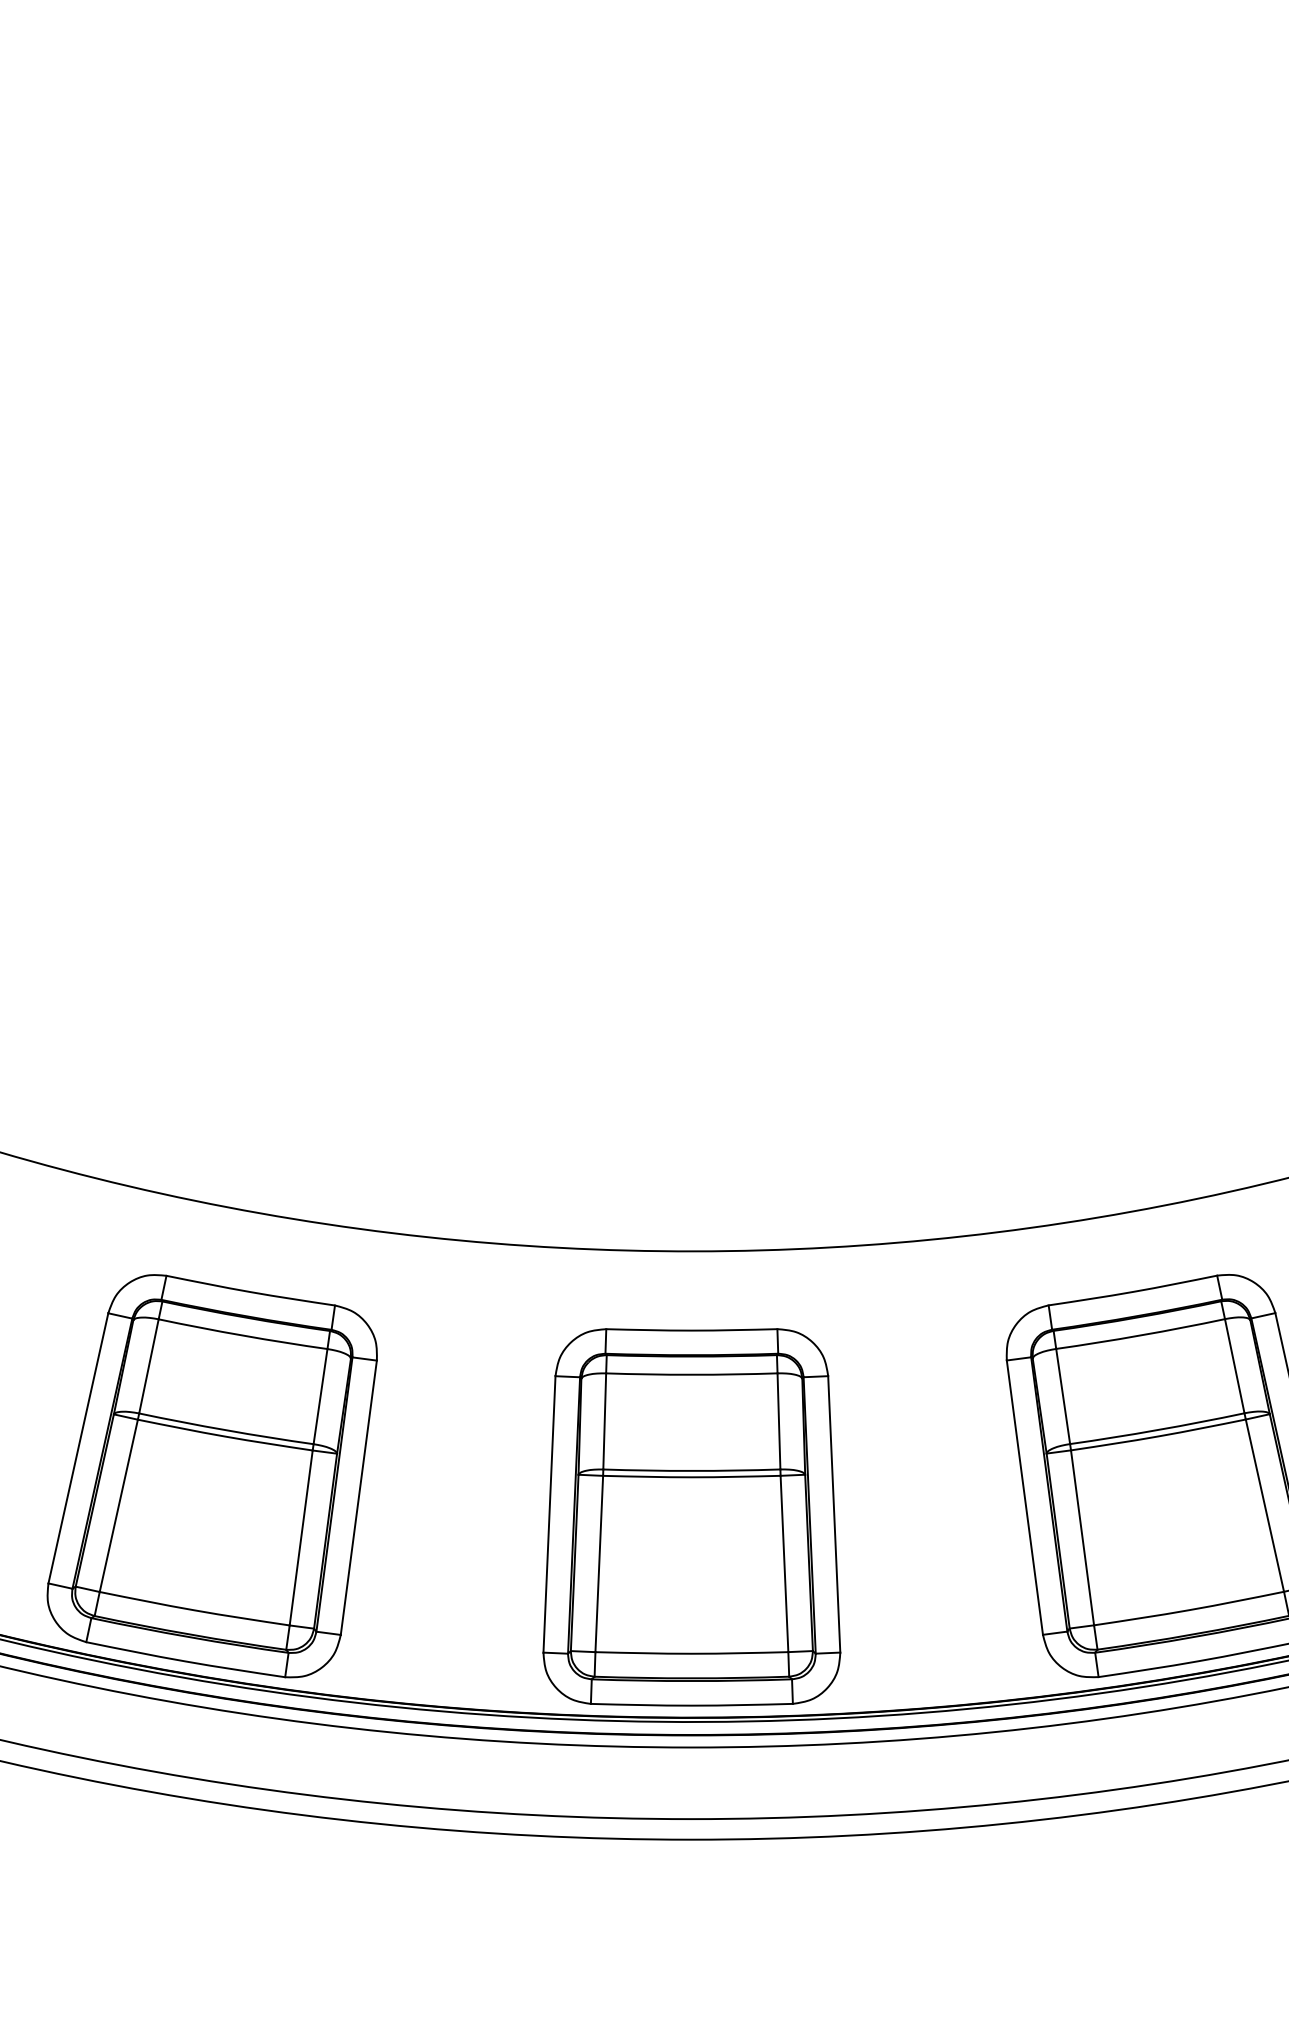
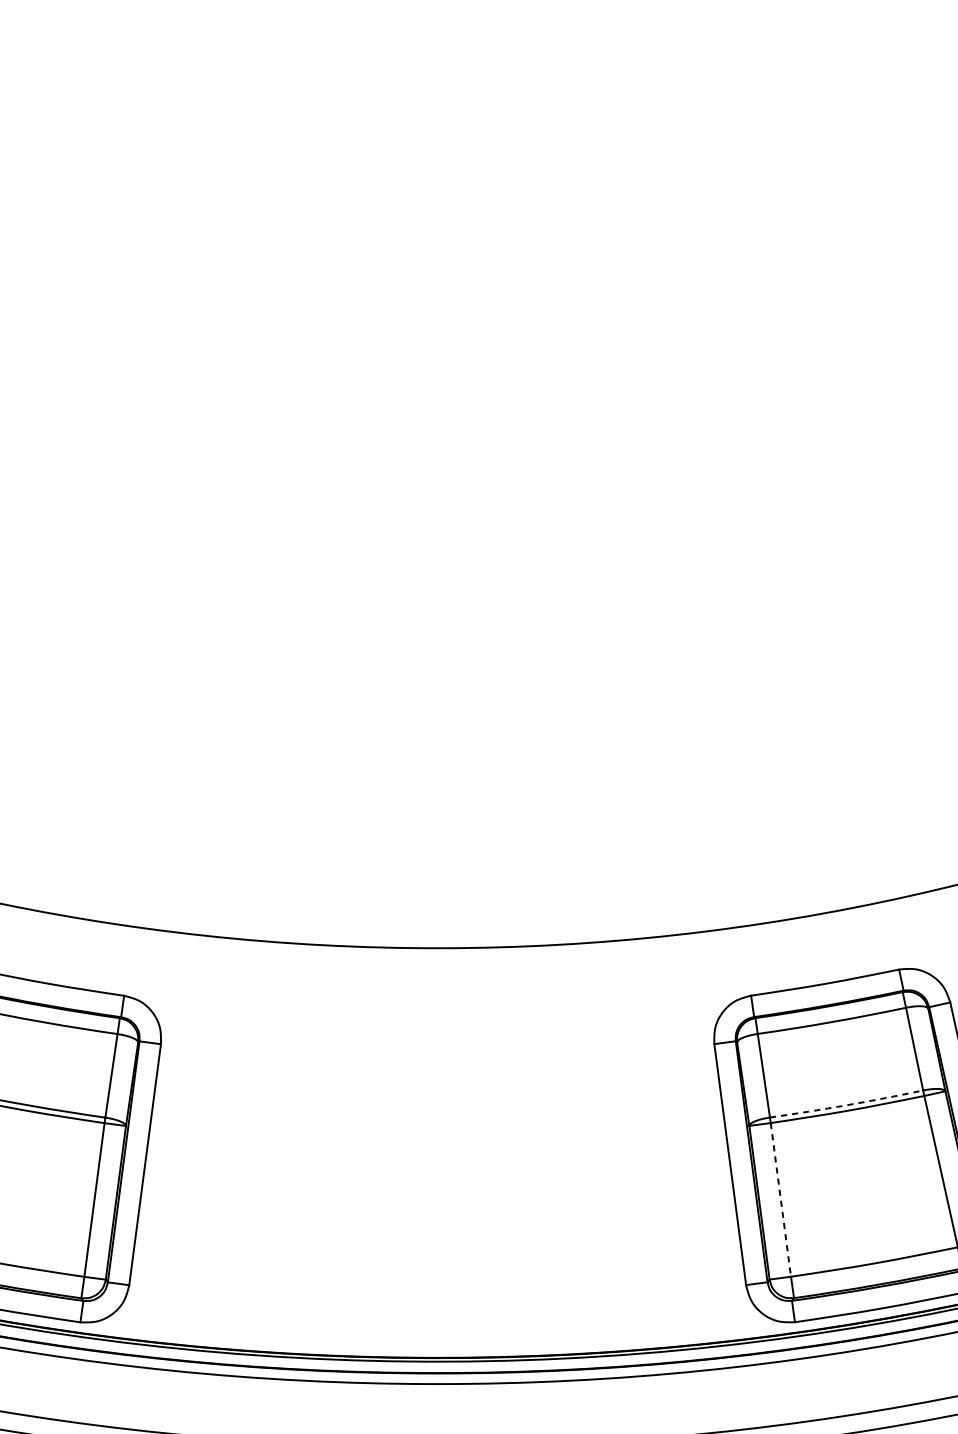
arc: (1157, 1430) -> (846, 1105), solid -> dashed
part: (691, 1517) -> (437, 1182), removed
line: (1082, 1538) -> (780, 1200), solid -> dashed

